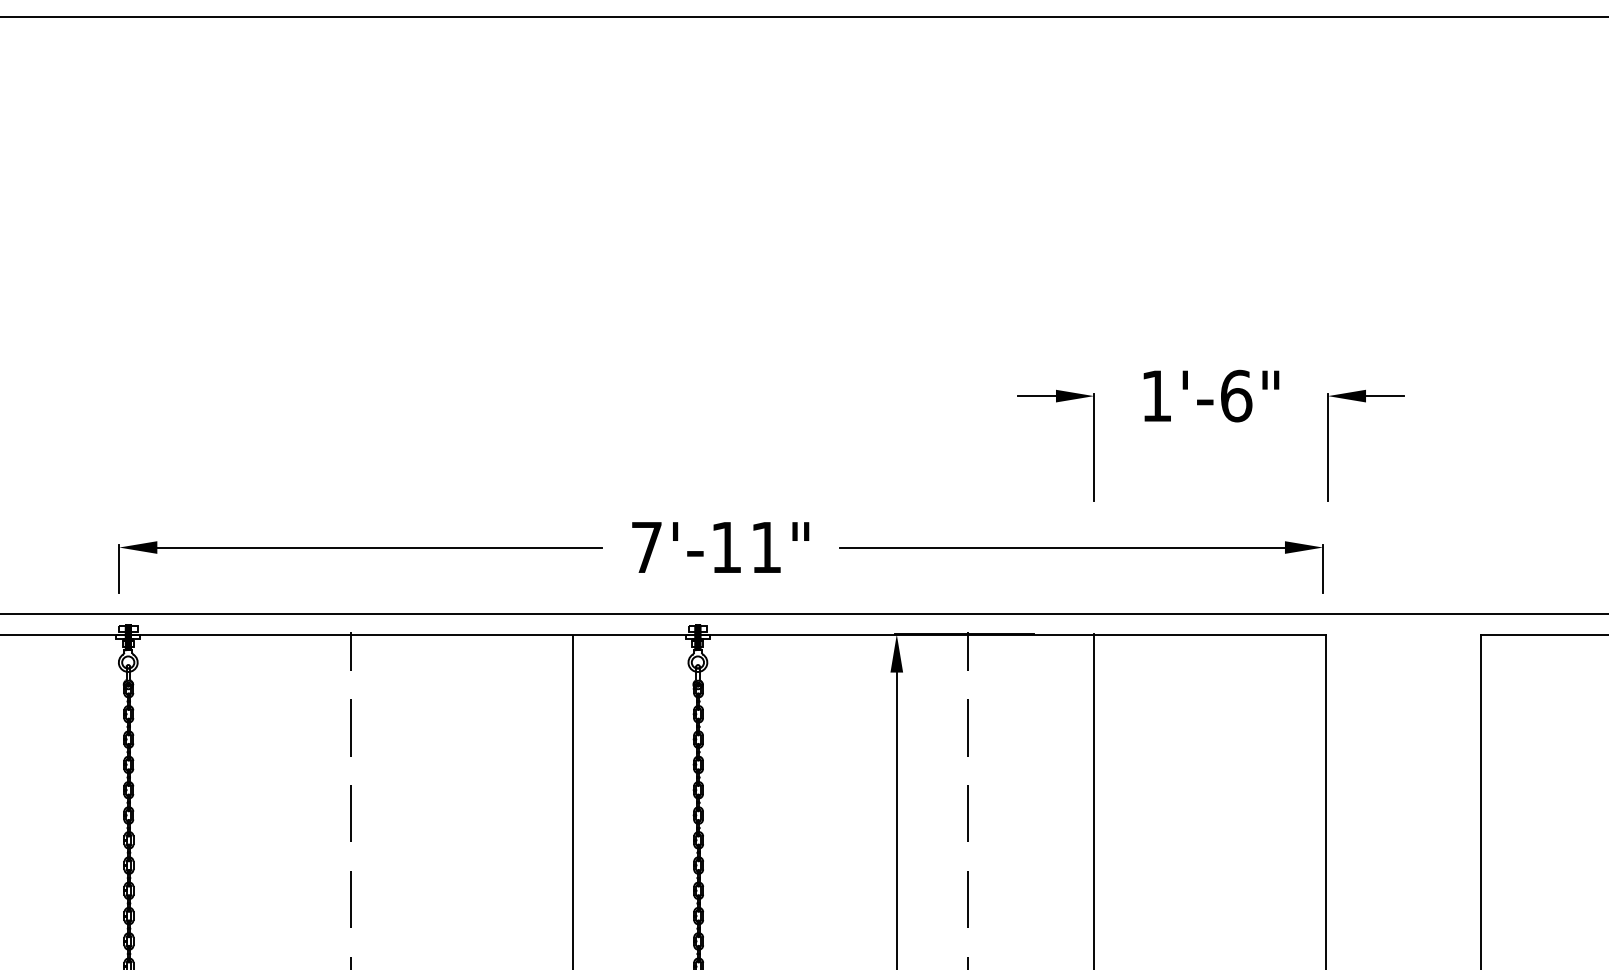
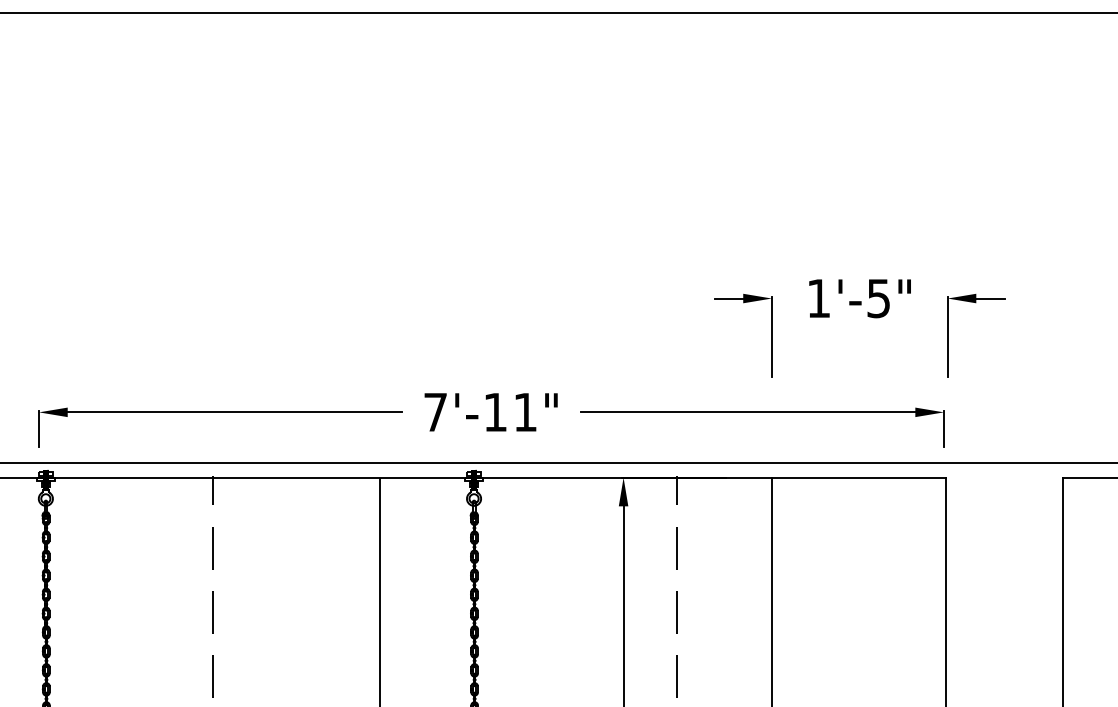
text: (1236, 395) -> (878, 298), 1'-6" -> 1'-5"

